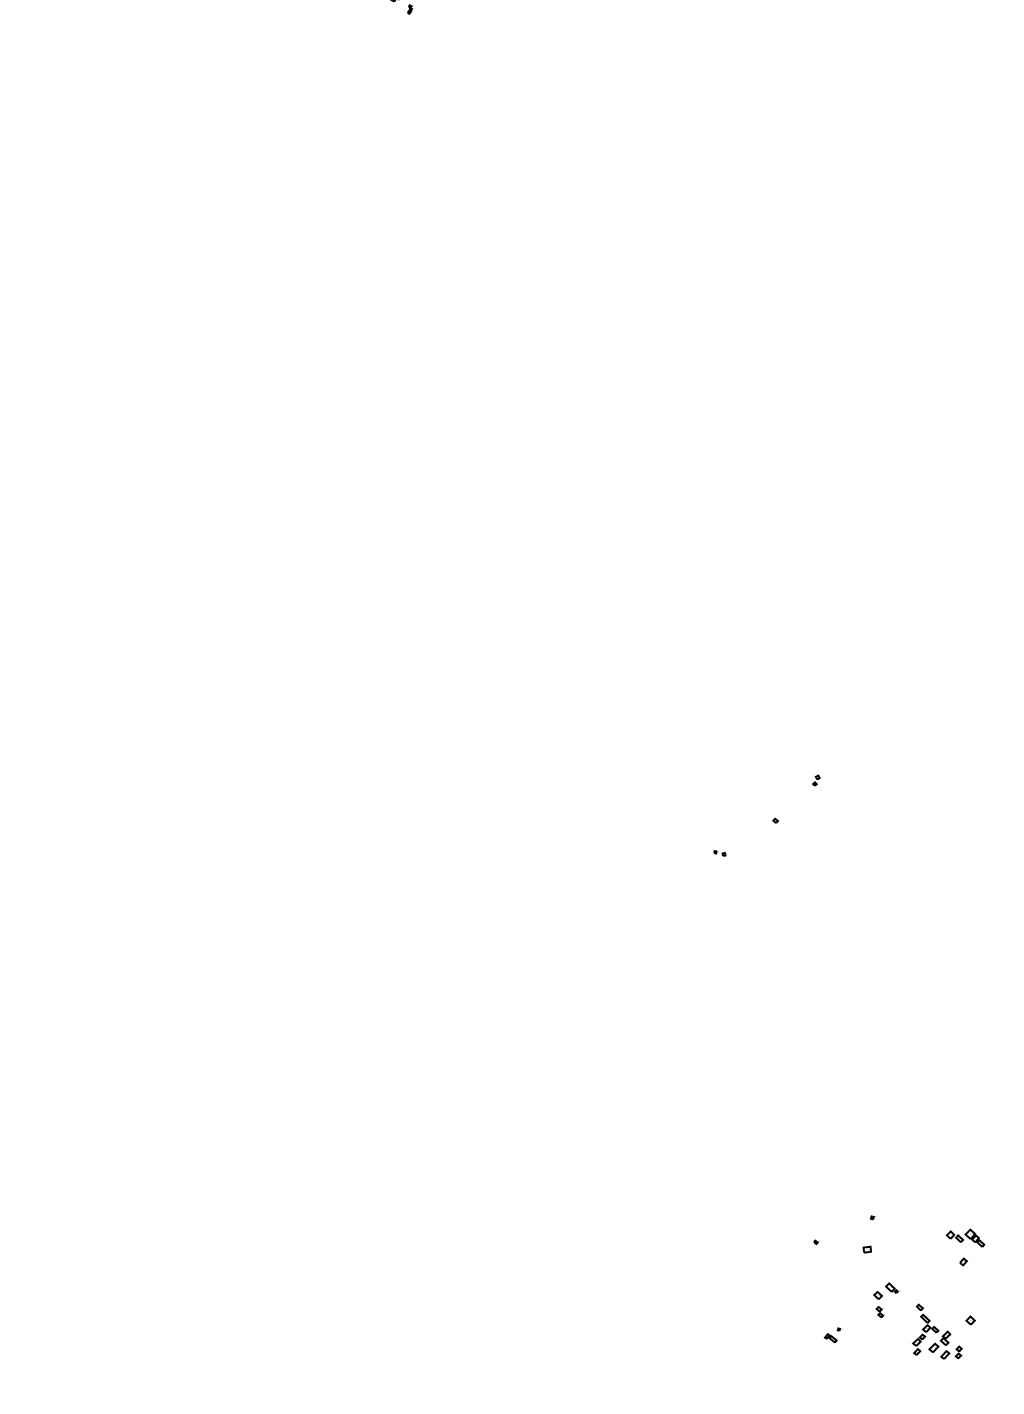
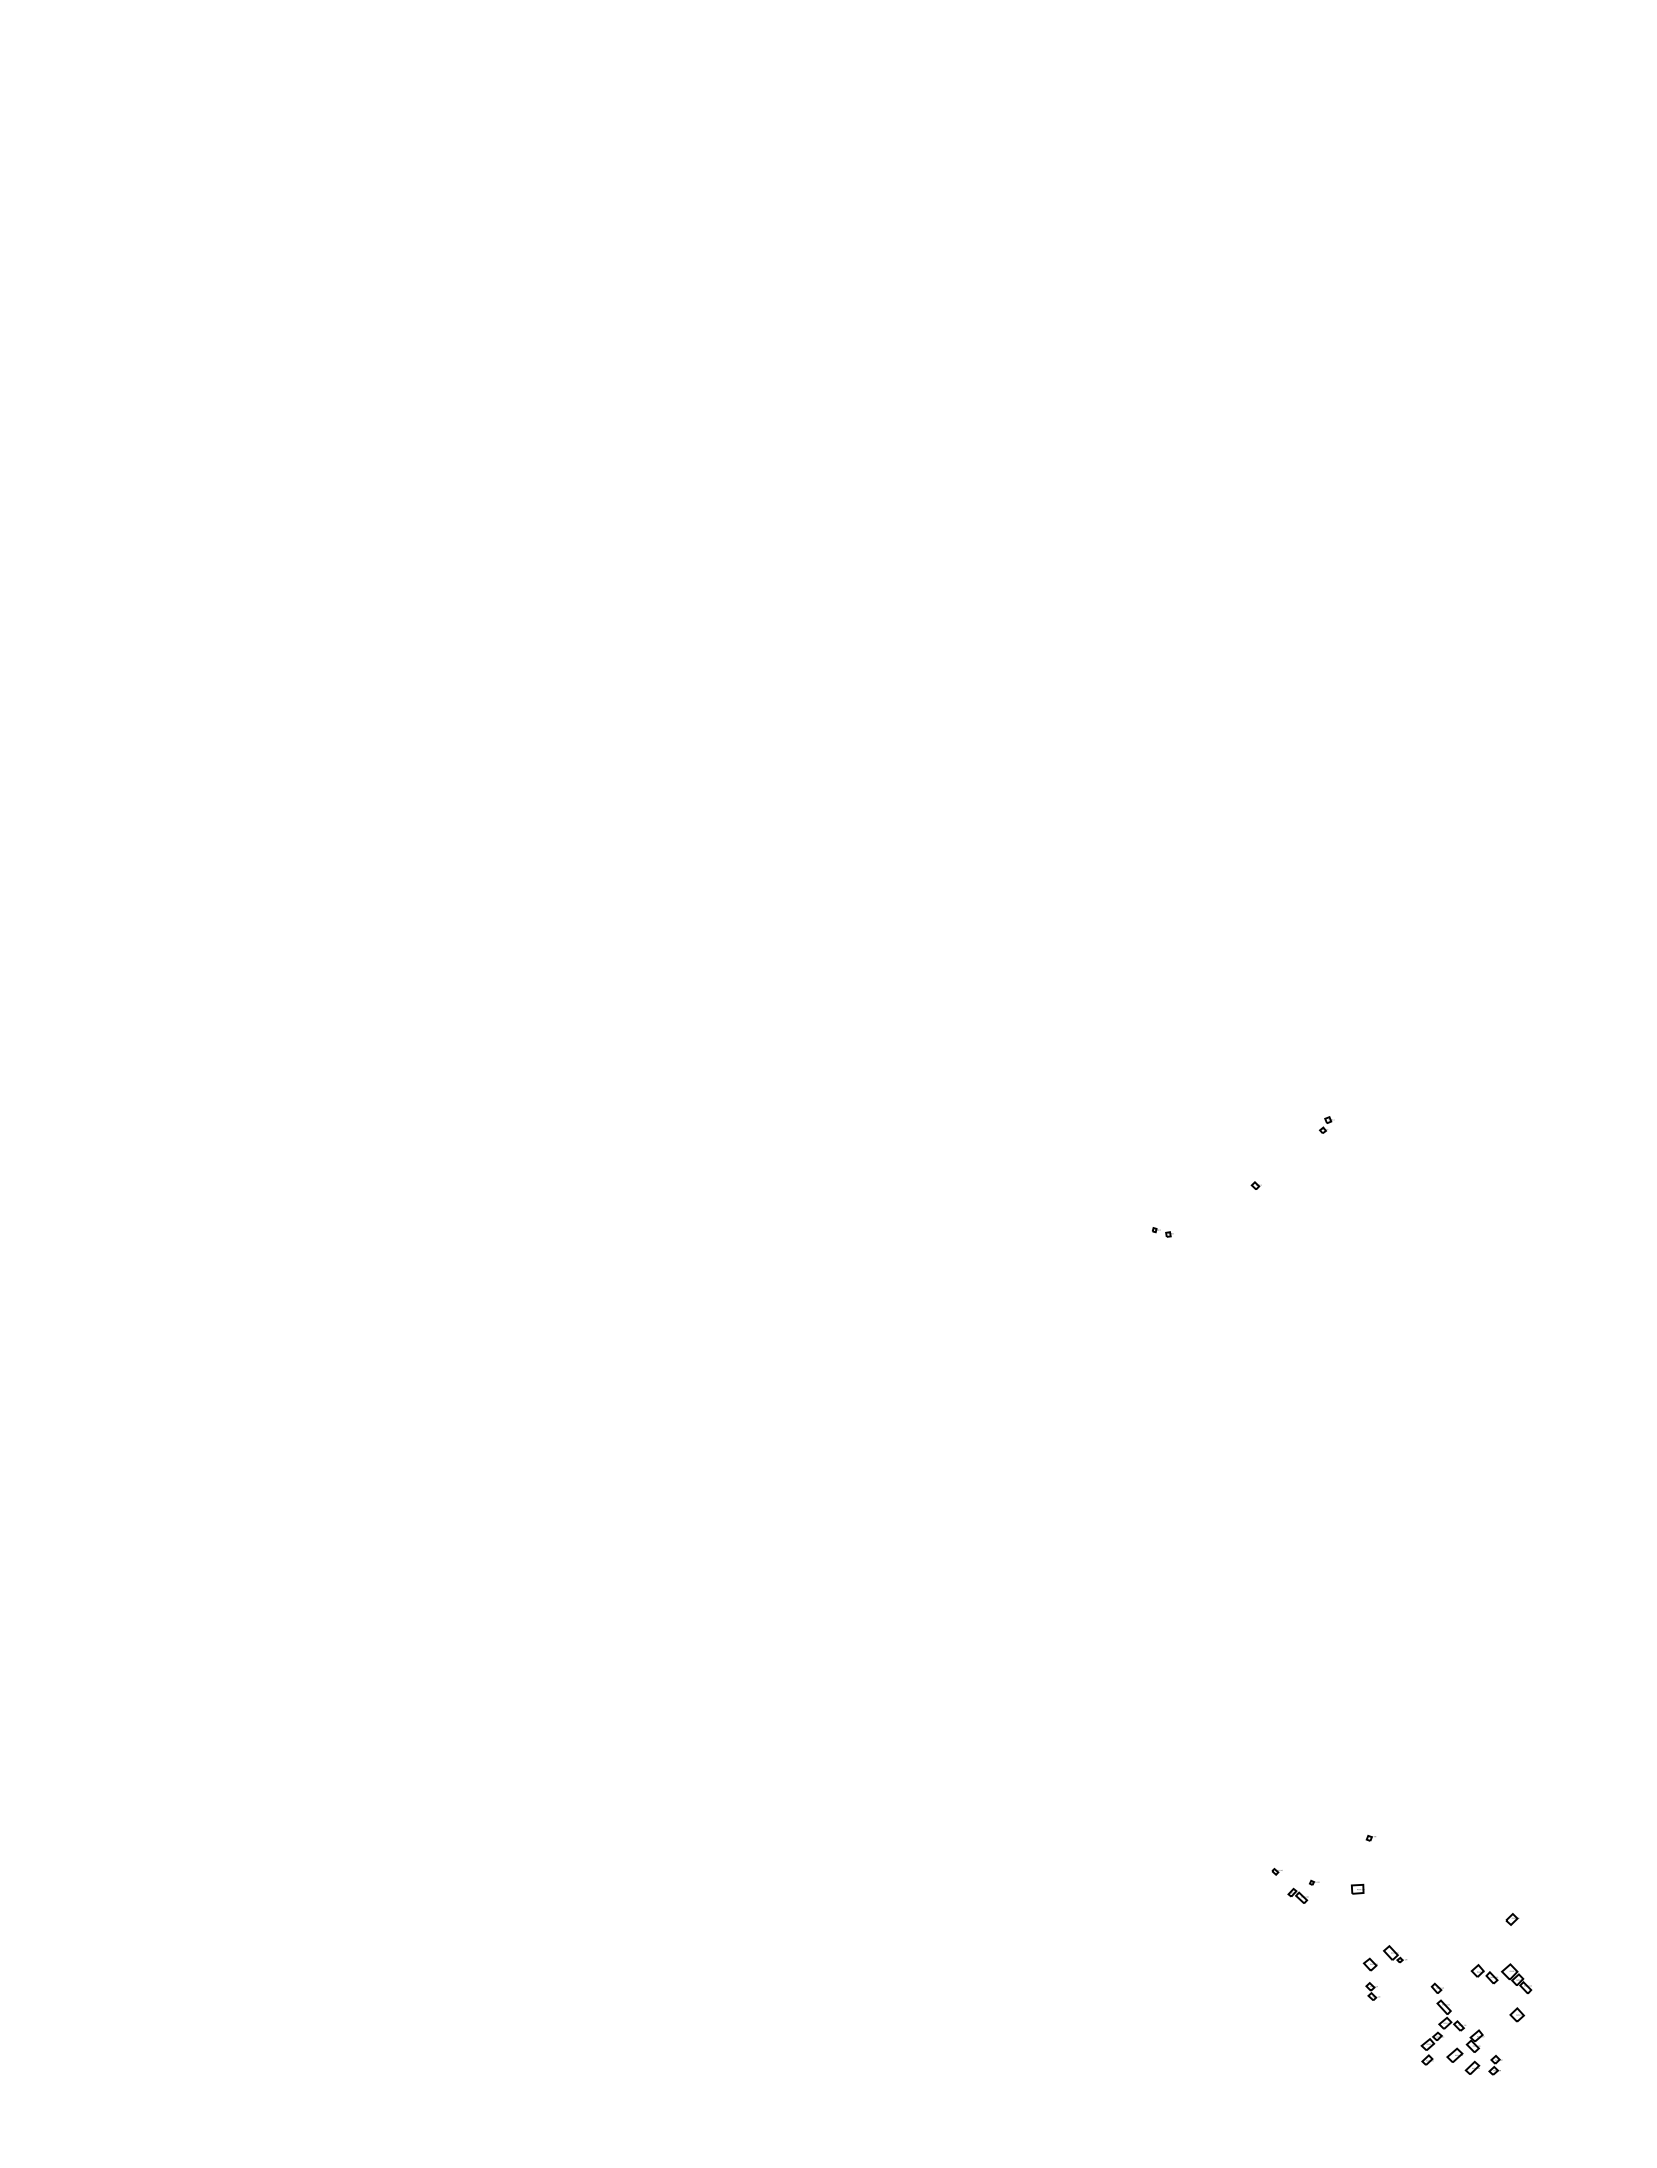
part: (965, 1237) -> (1501, 1976), moved
part: (832, 1334) -> (1301, 1890), moved

